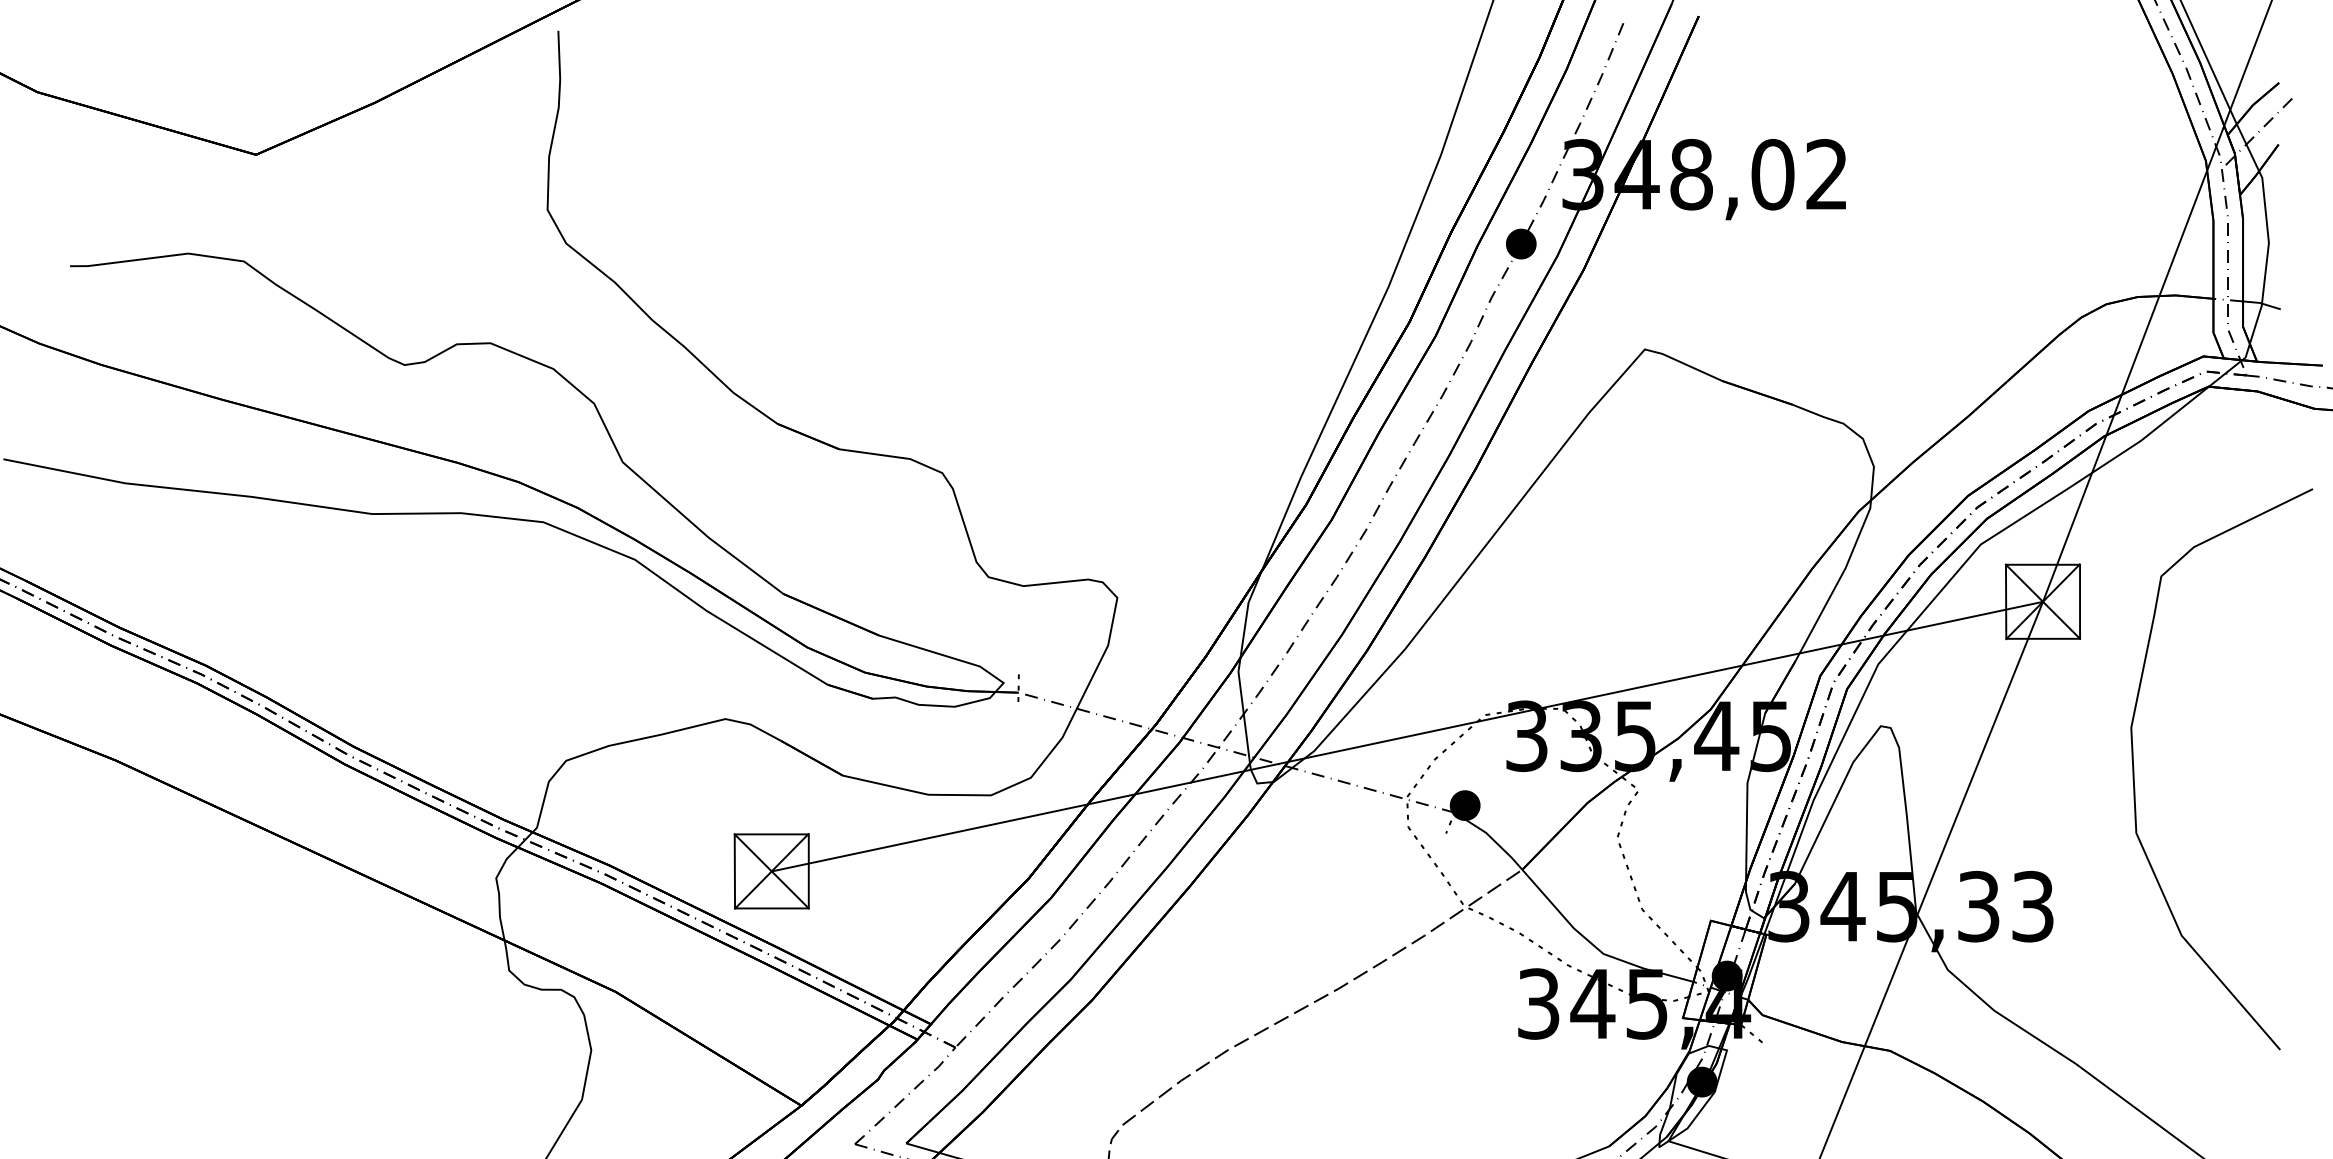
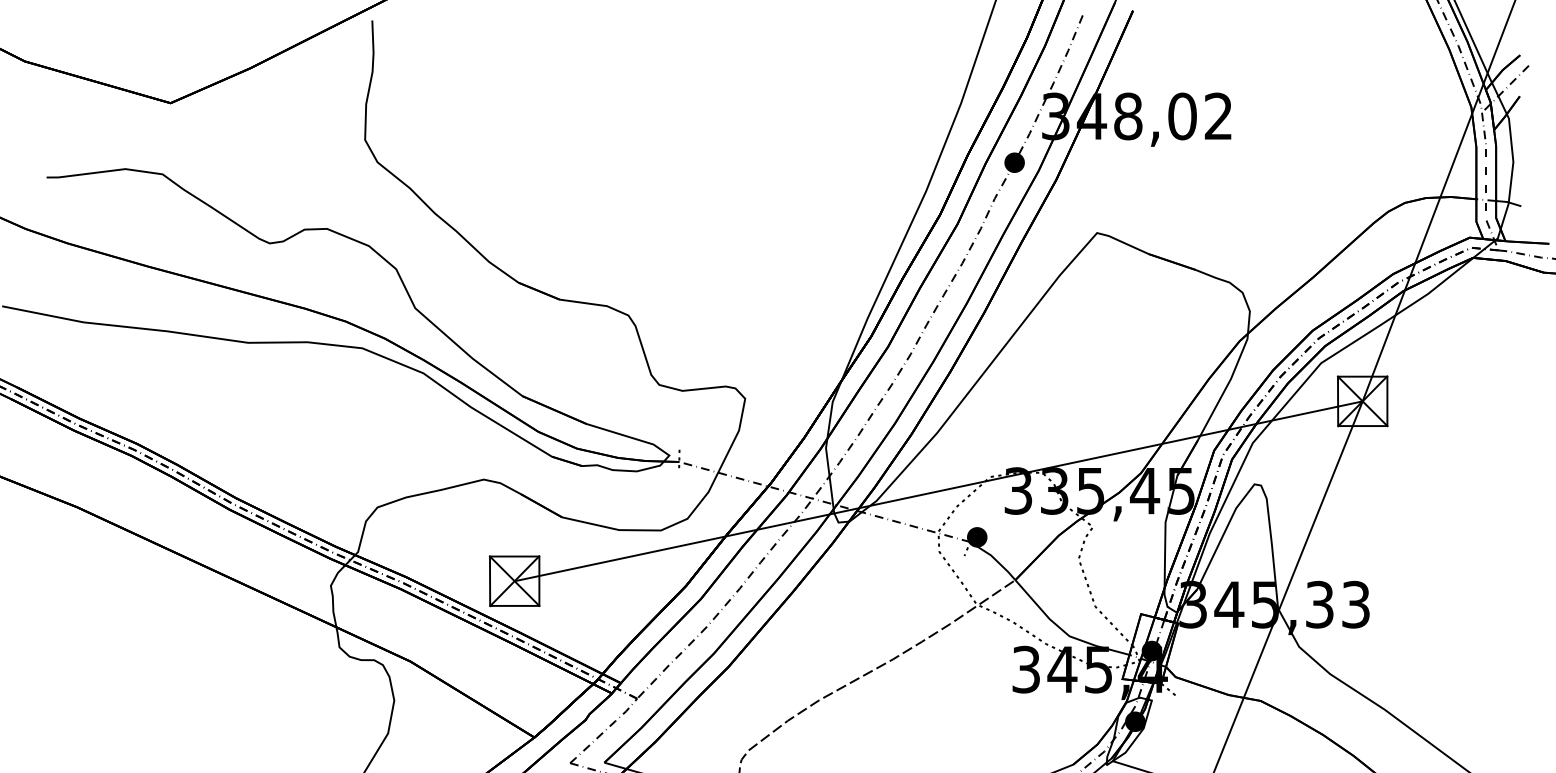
curve: (2135, 777) -> (1424, 518), removed

